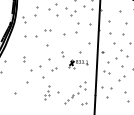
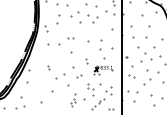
part: (77, 27) -> (100, 44), moved
part: (68, 83) -> (94, 89), added

